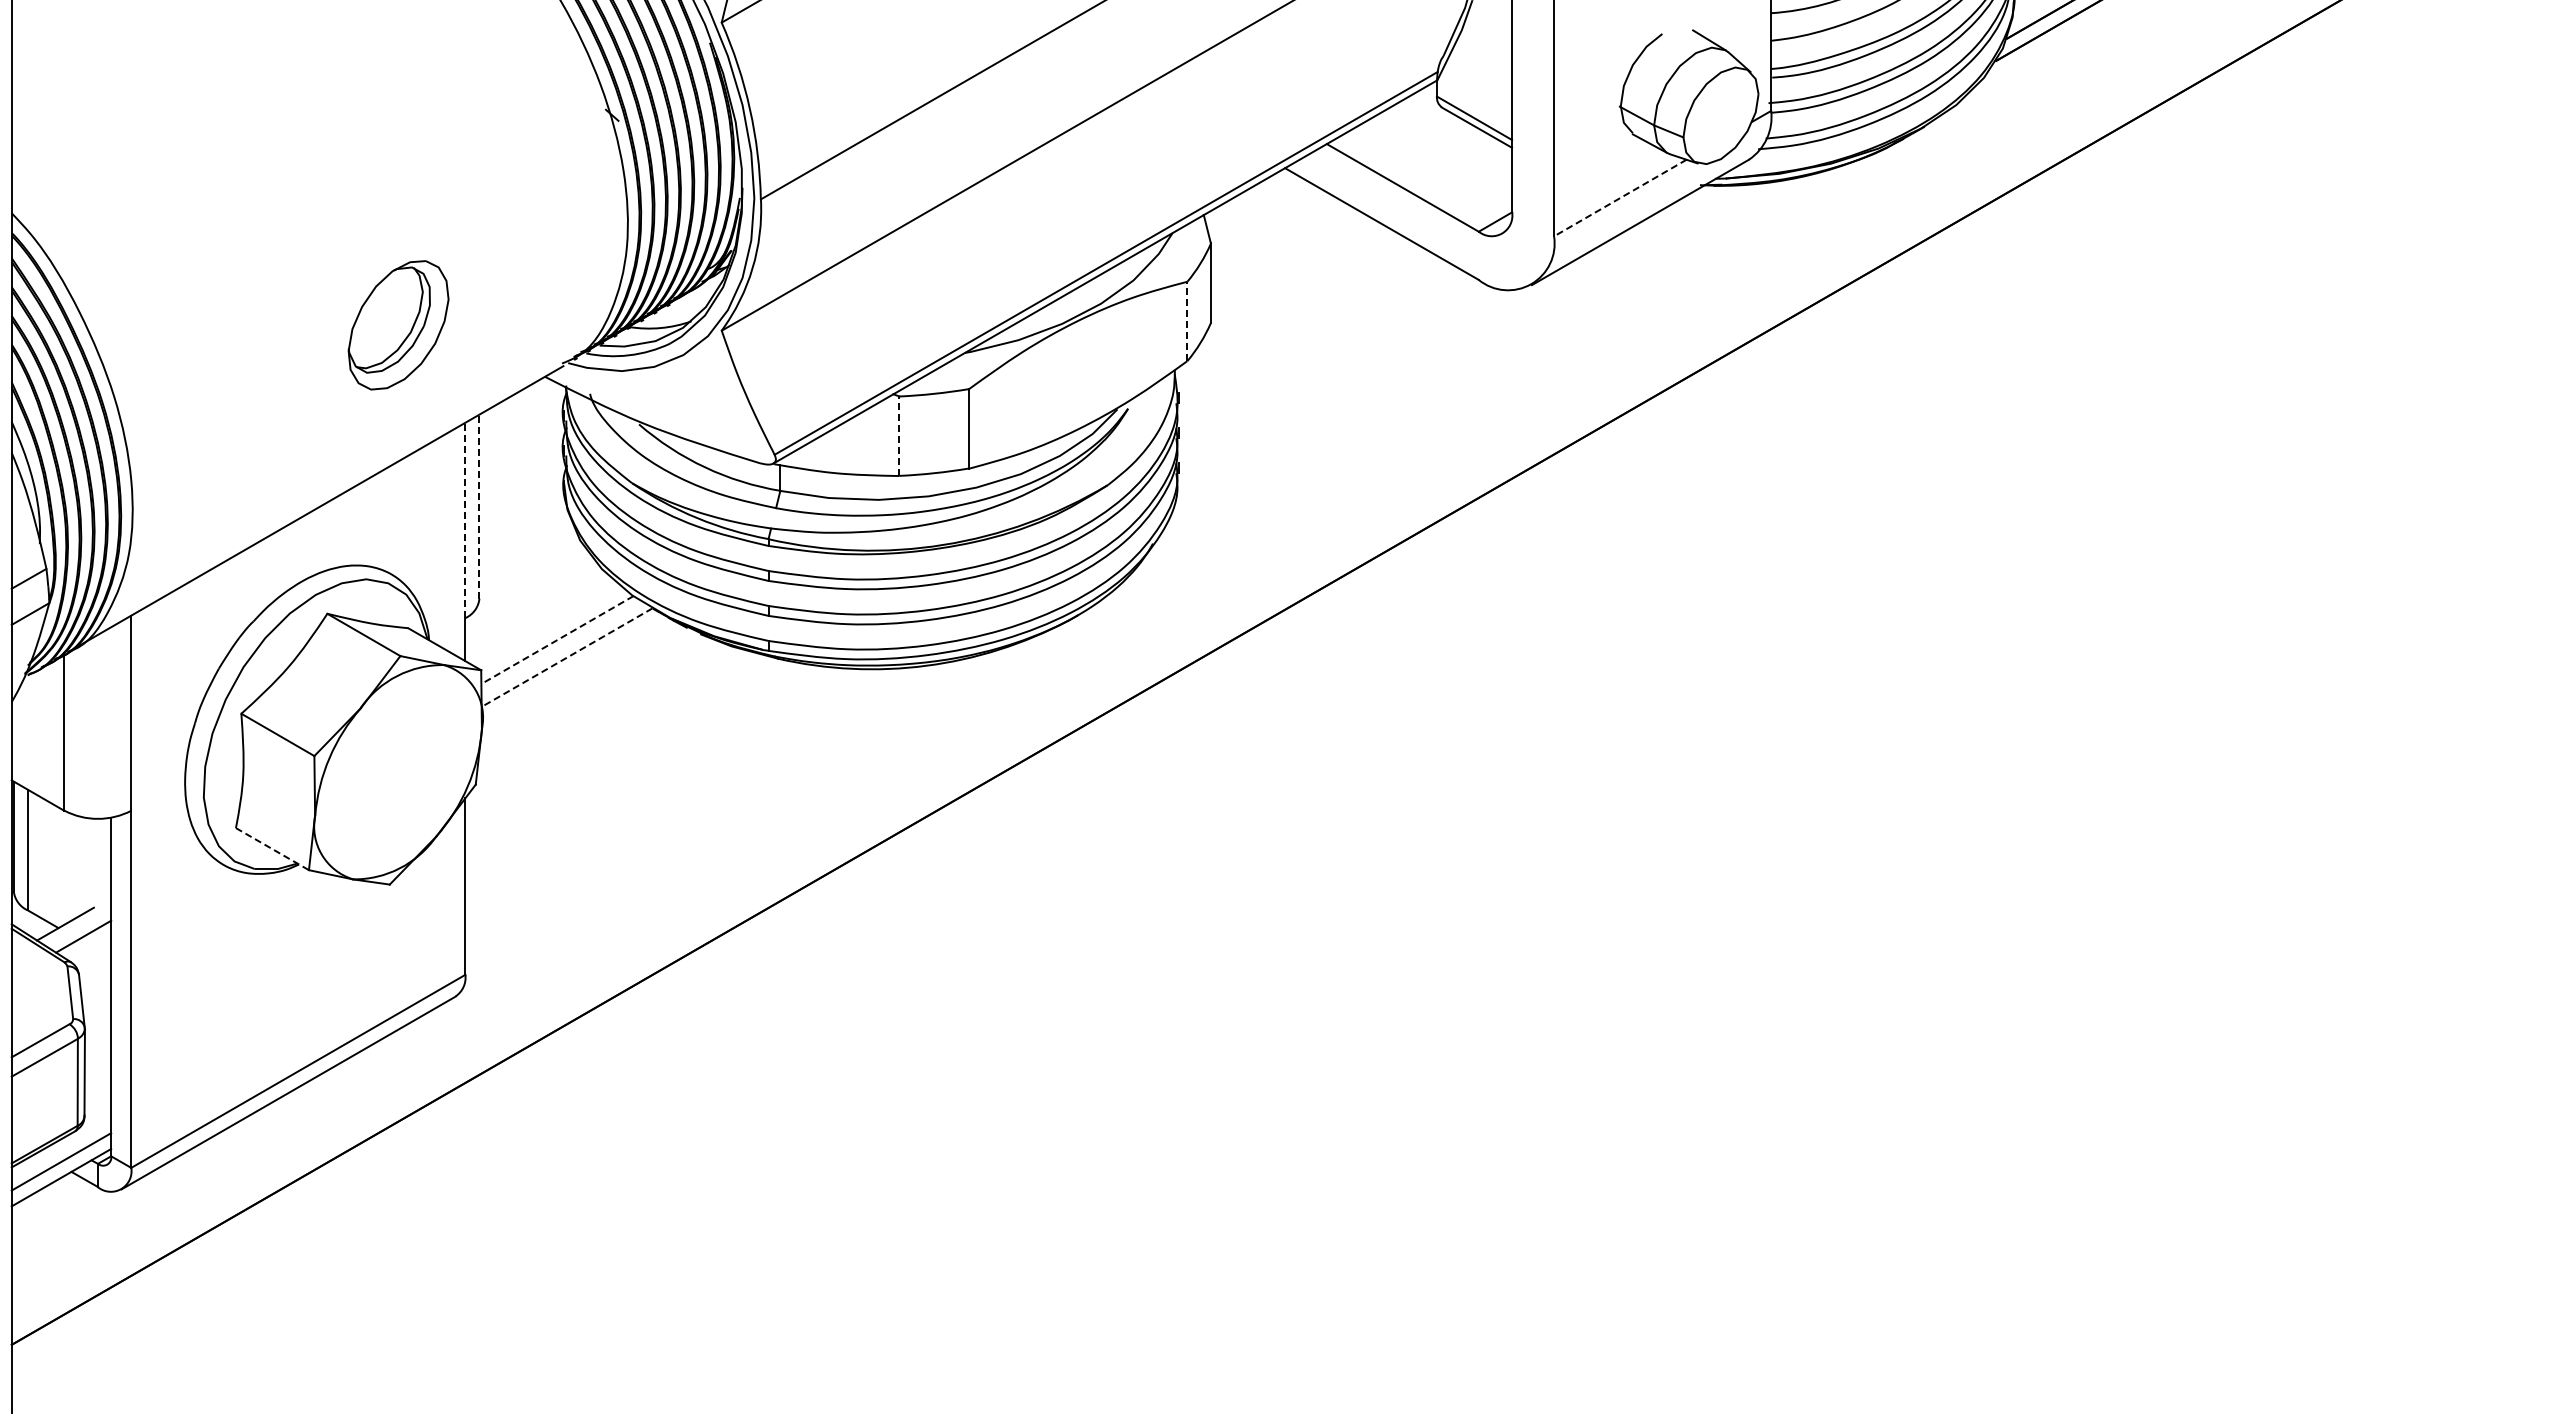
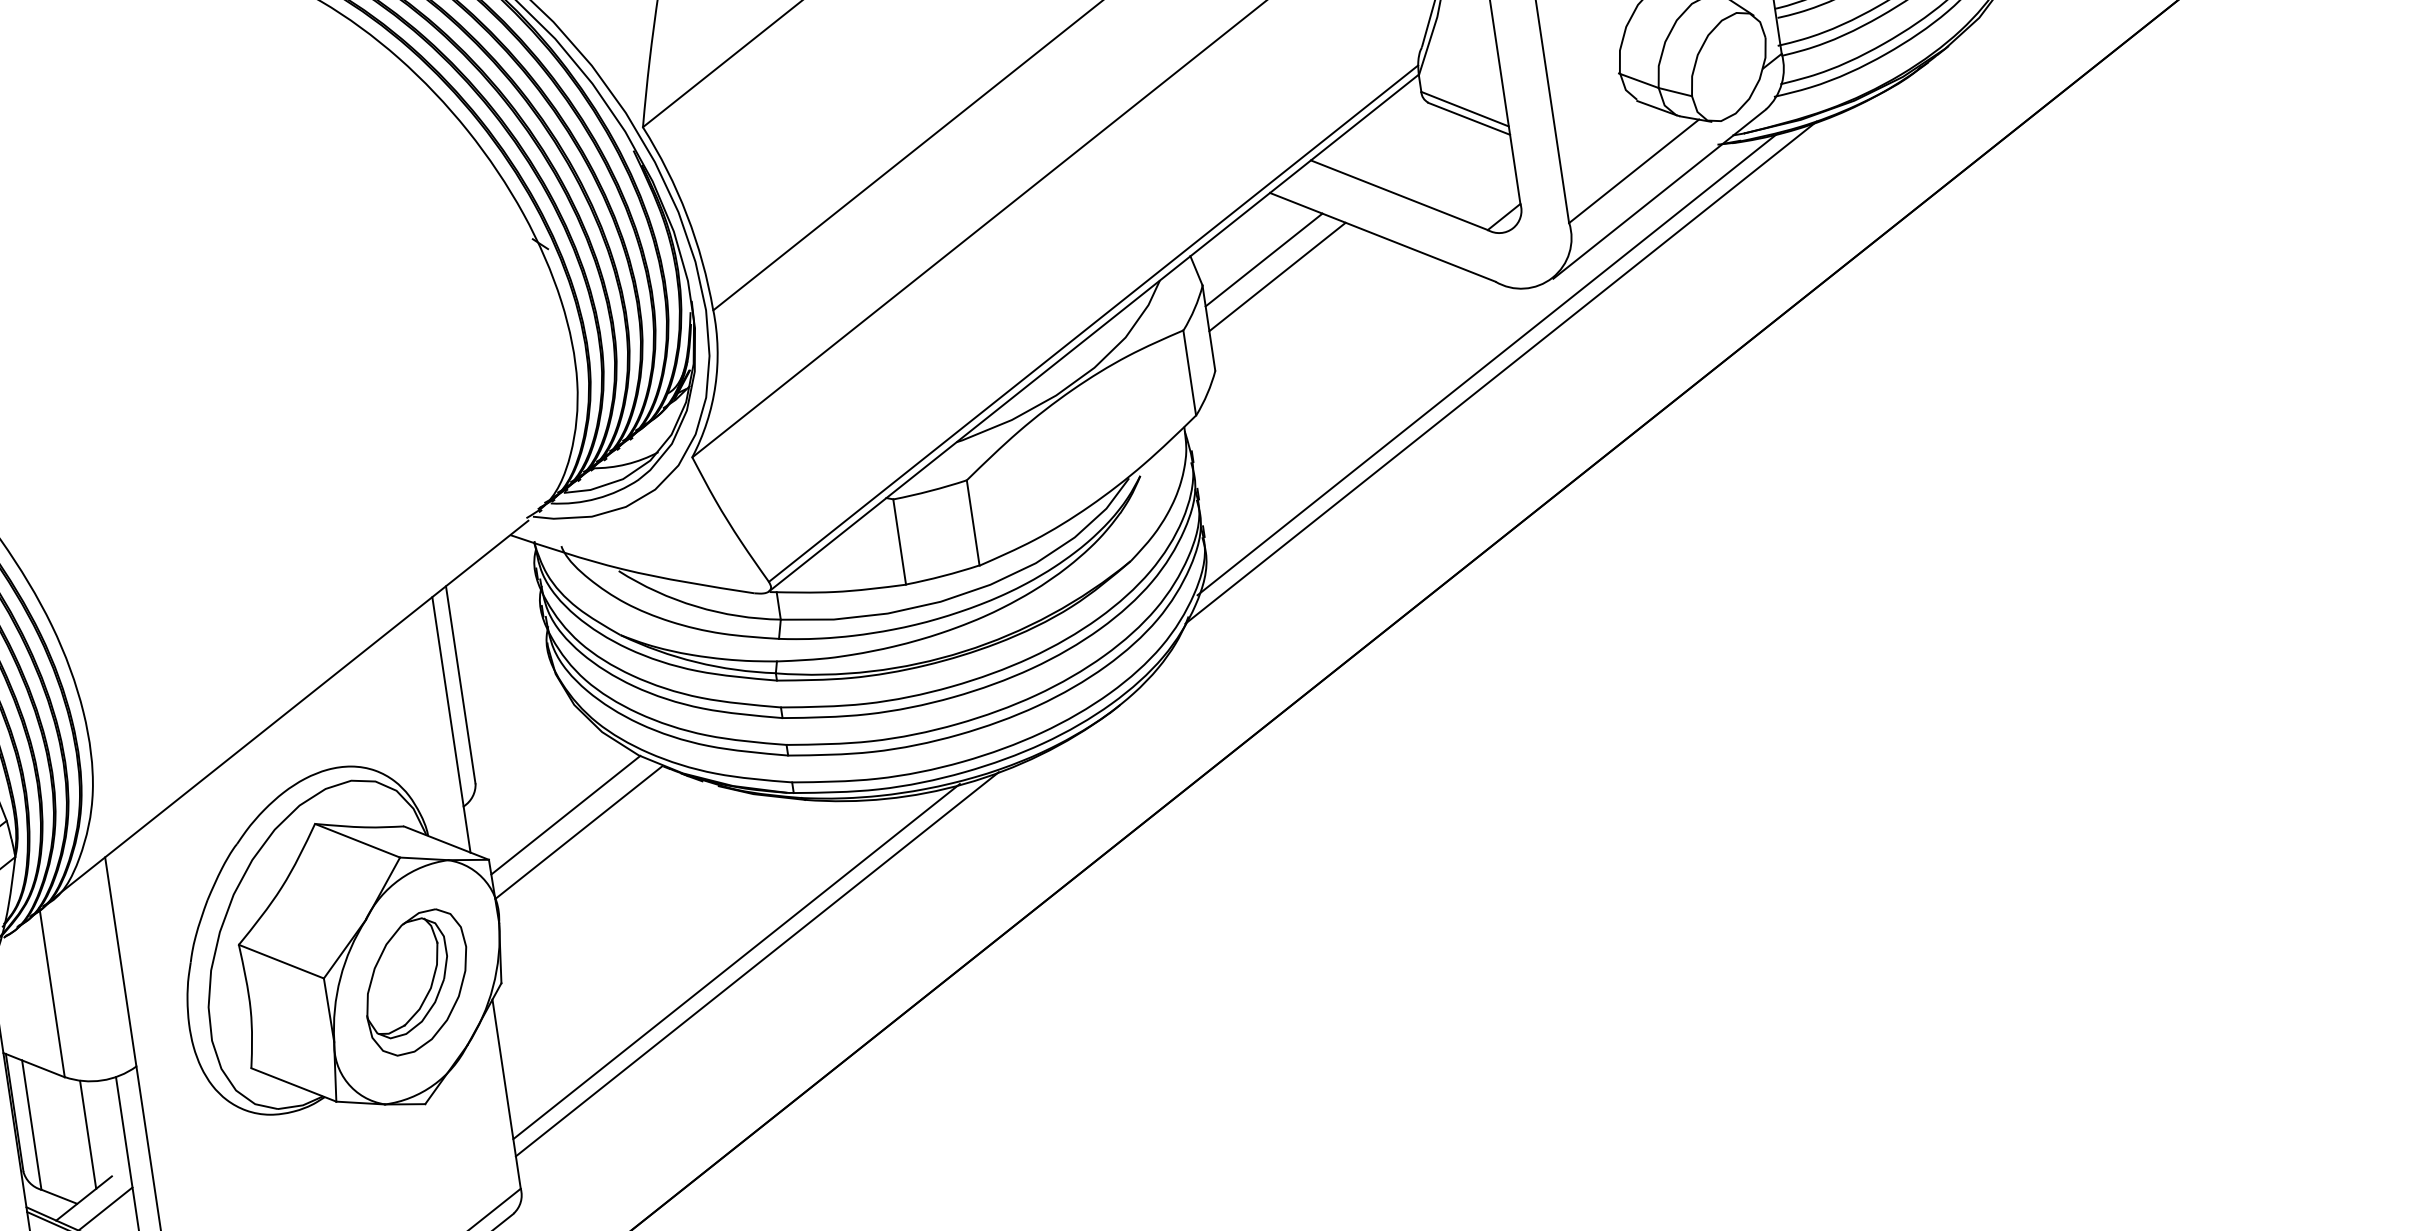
line: (1620, 198) -> (1634, 171), dashed -> solid
line: (1270, 228) -> (1264, 259), added
line: (1280, 245) -> (1277, 276), added
line: (1187, 321) -> (1190, 372), dashed -> solid
part: (398, 325) -> (416, 982), moved
line: (1460, 354) -> (1487, 364), added
line: (1471, 363) -> (1501, 372), added
line: (899, 436) -> (899, 542), dashed -> solid
line: (479, 506) -> (460, 684), dashed -> solid
line: (465, 520) -> (448, 701), dashed -> solid
line: (557, 640) -> (565, 815), dashed -> solid
line: (567, 657) -> (579, 832), dashed -> solid
line: (693, 796) -> (736, 961), added
line: (711, 801) -> (756, 963), added
line: (272, 849) -> (293, 1085), dashed -> solid
line: (77, 866) -> (87, 1134), added

